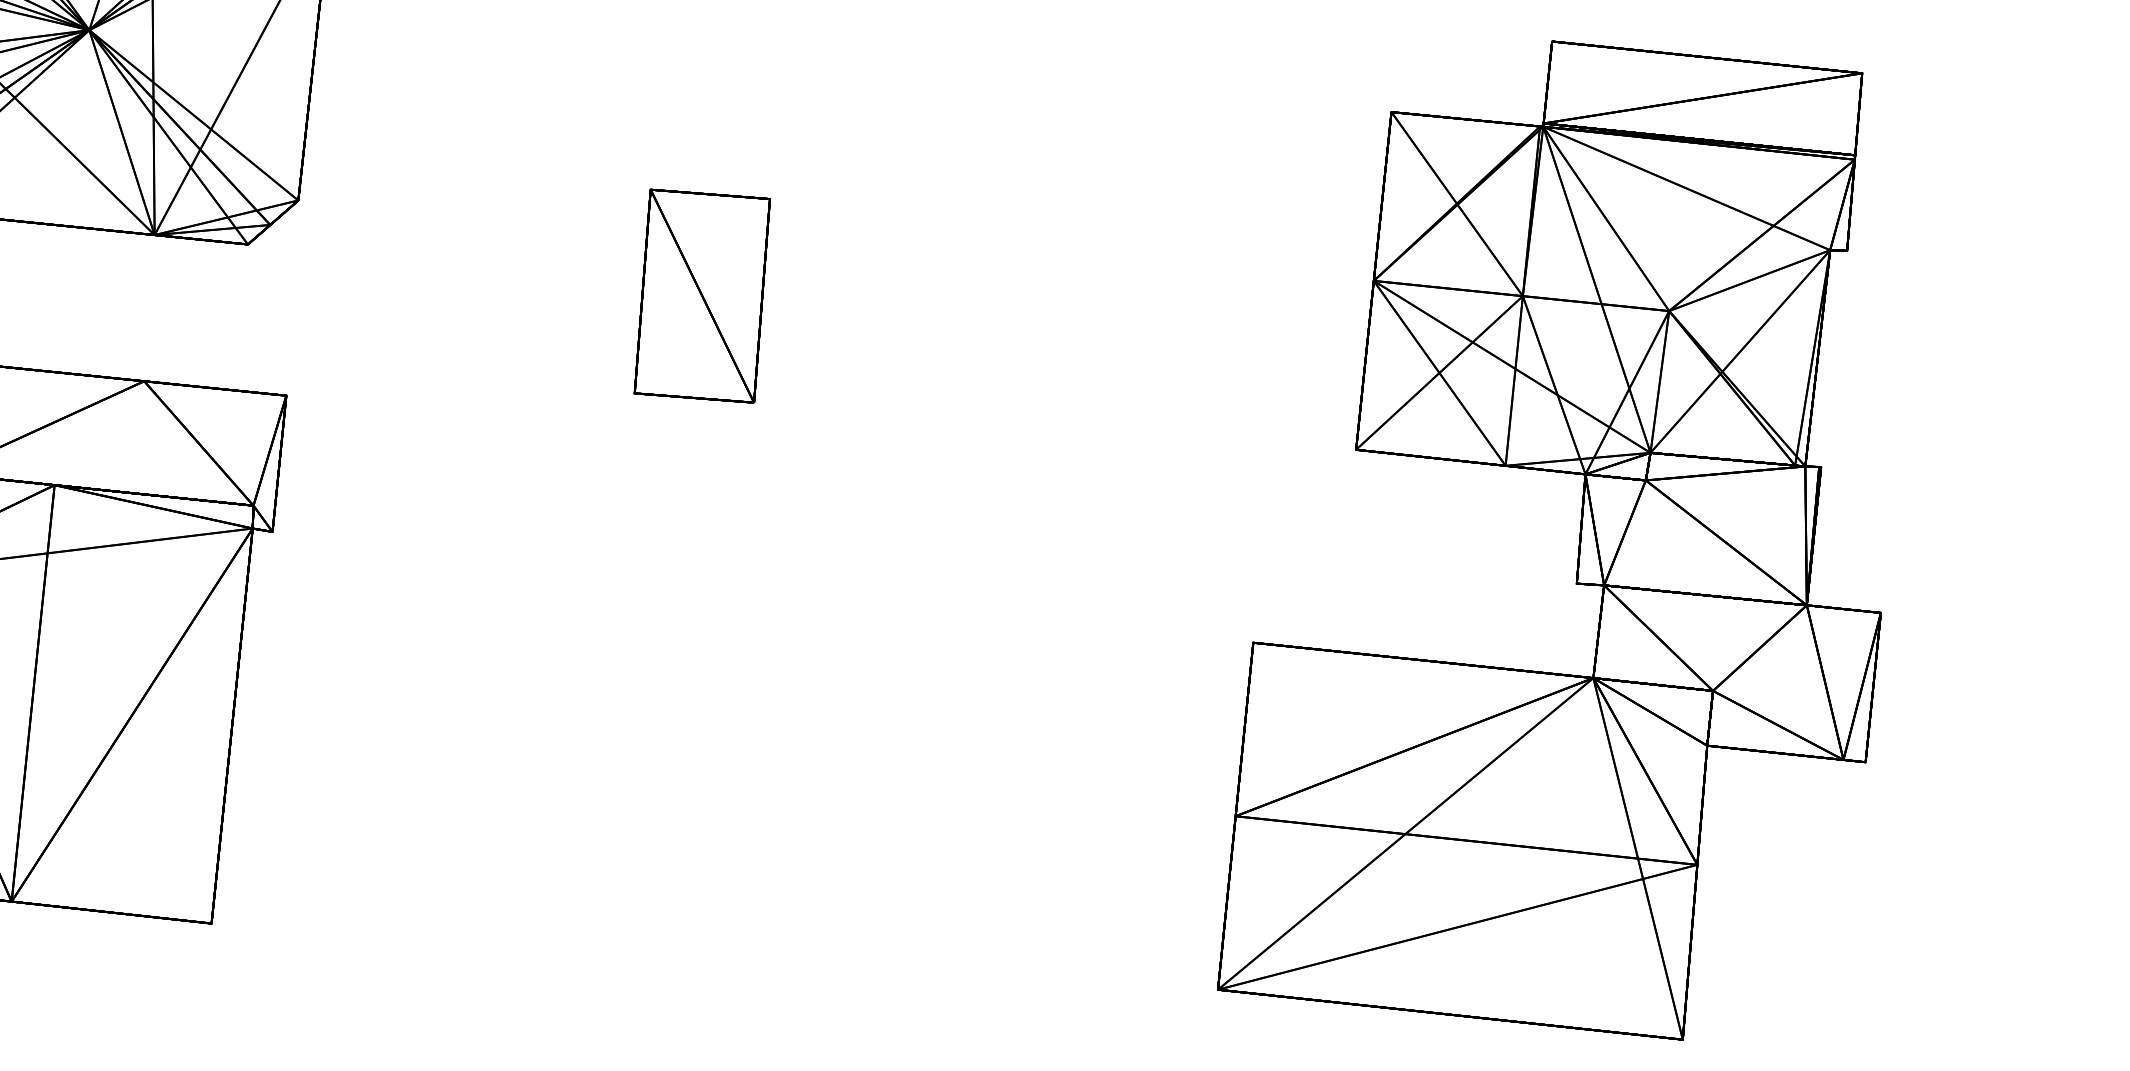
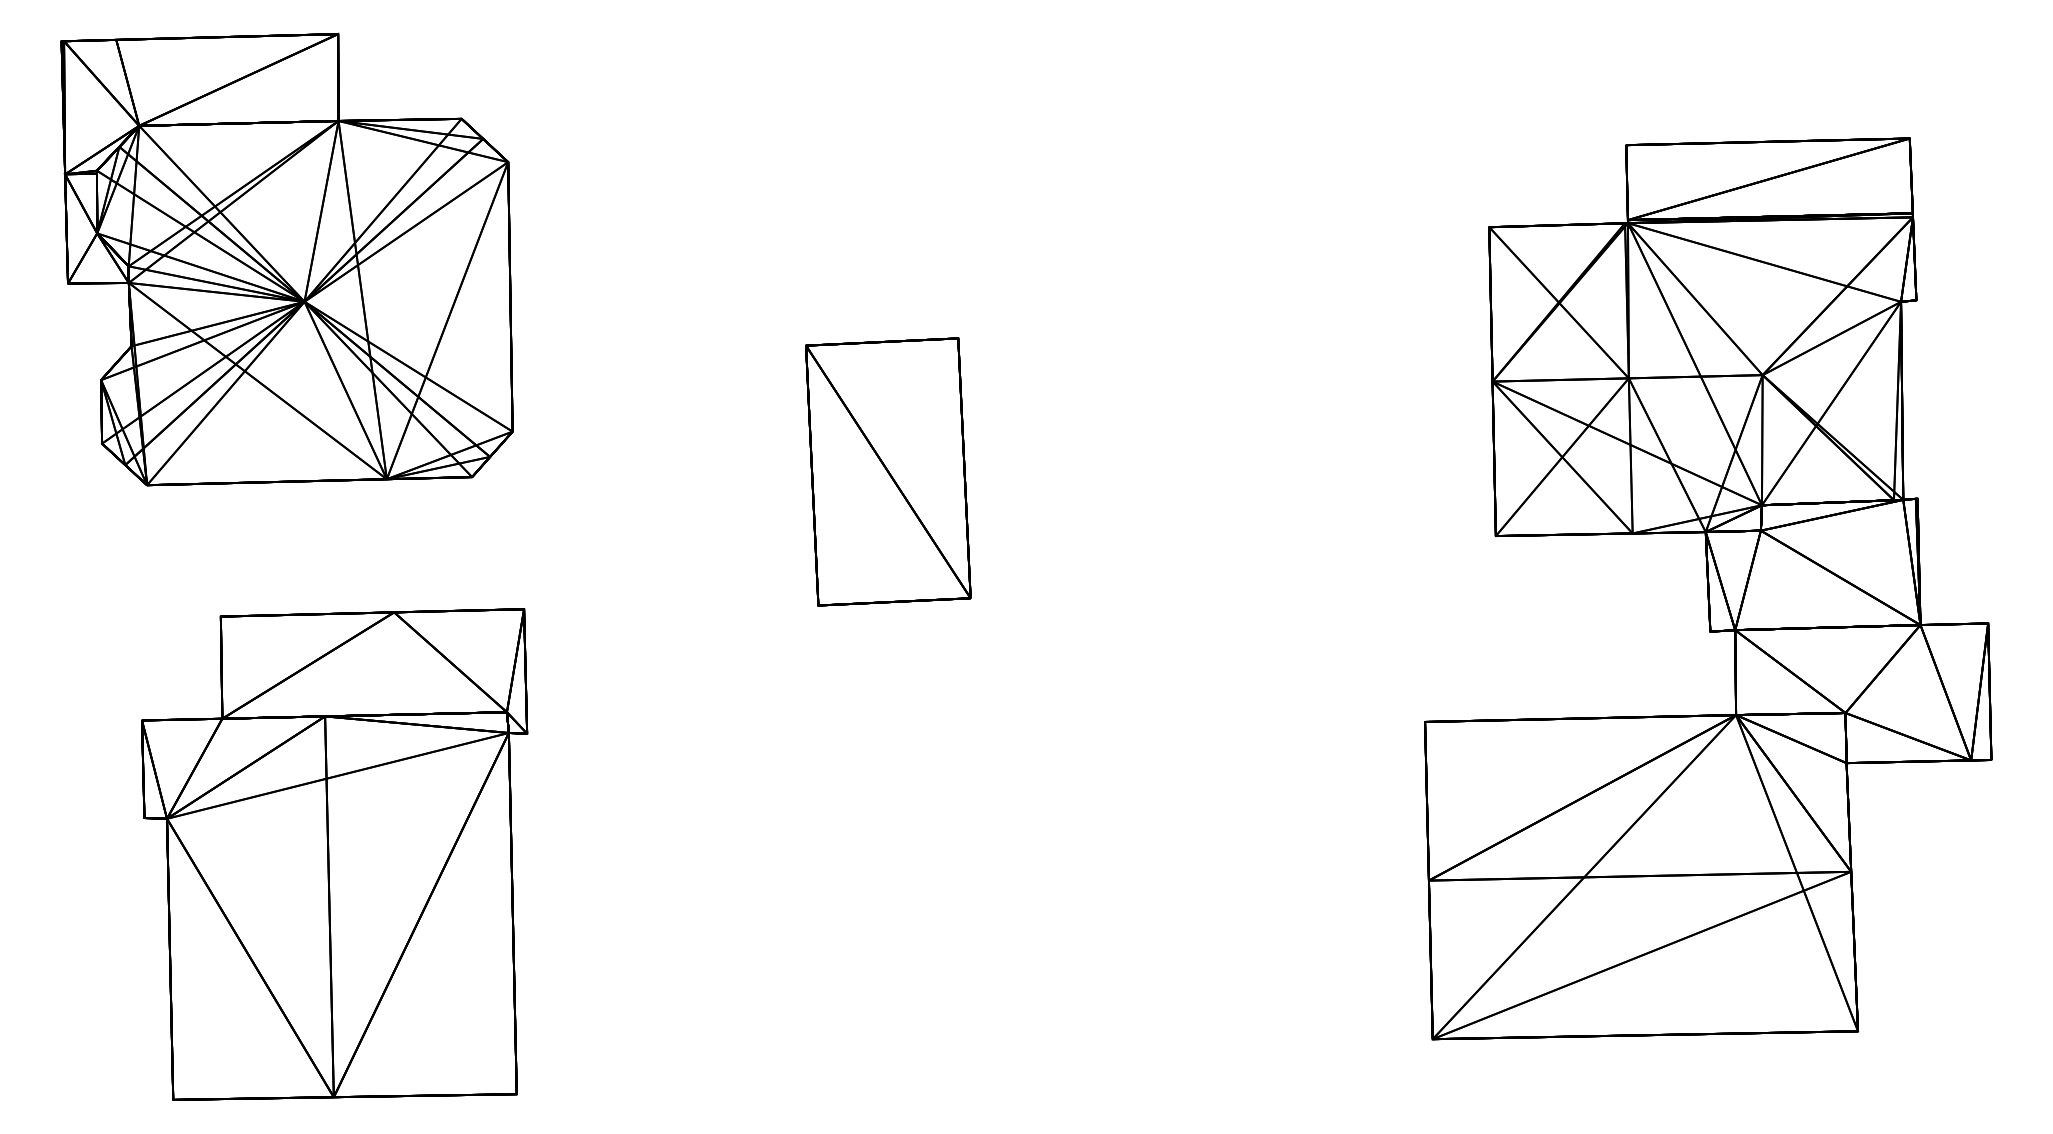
part: (701, 295) -> (887, 471), size x1.4

